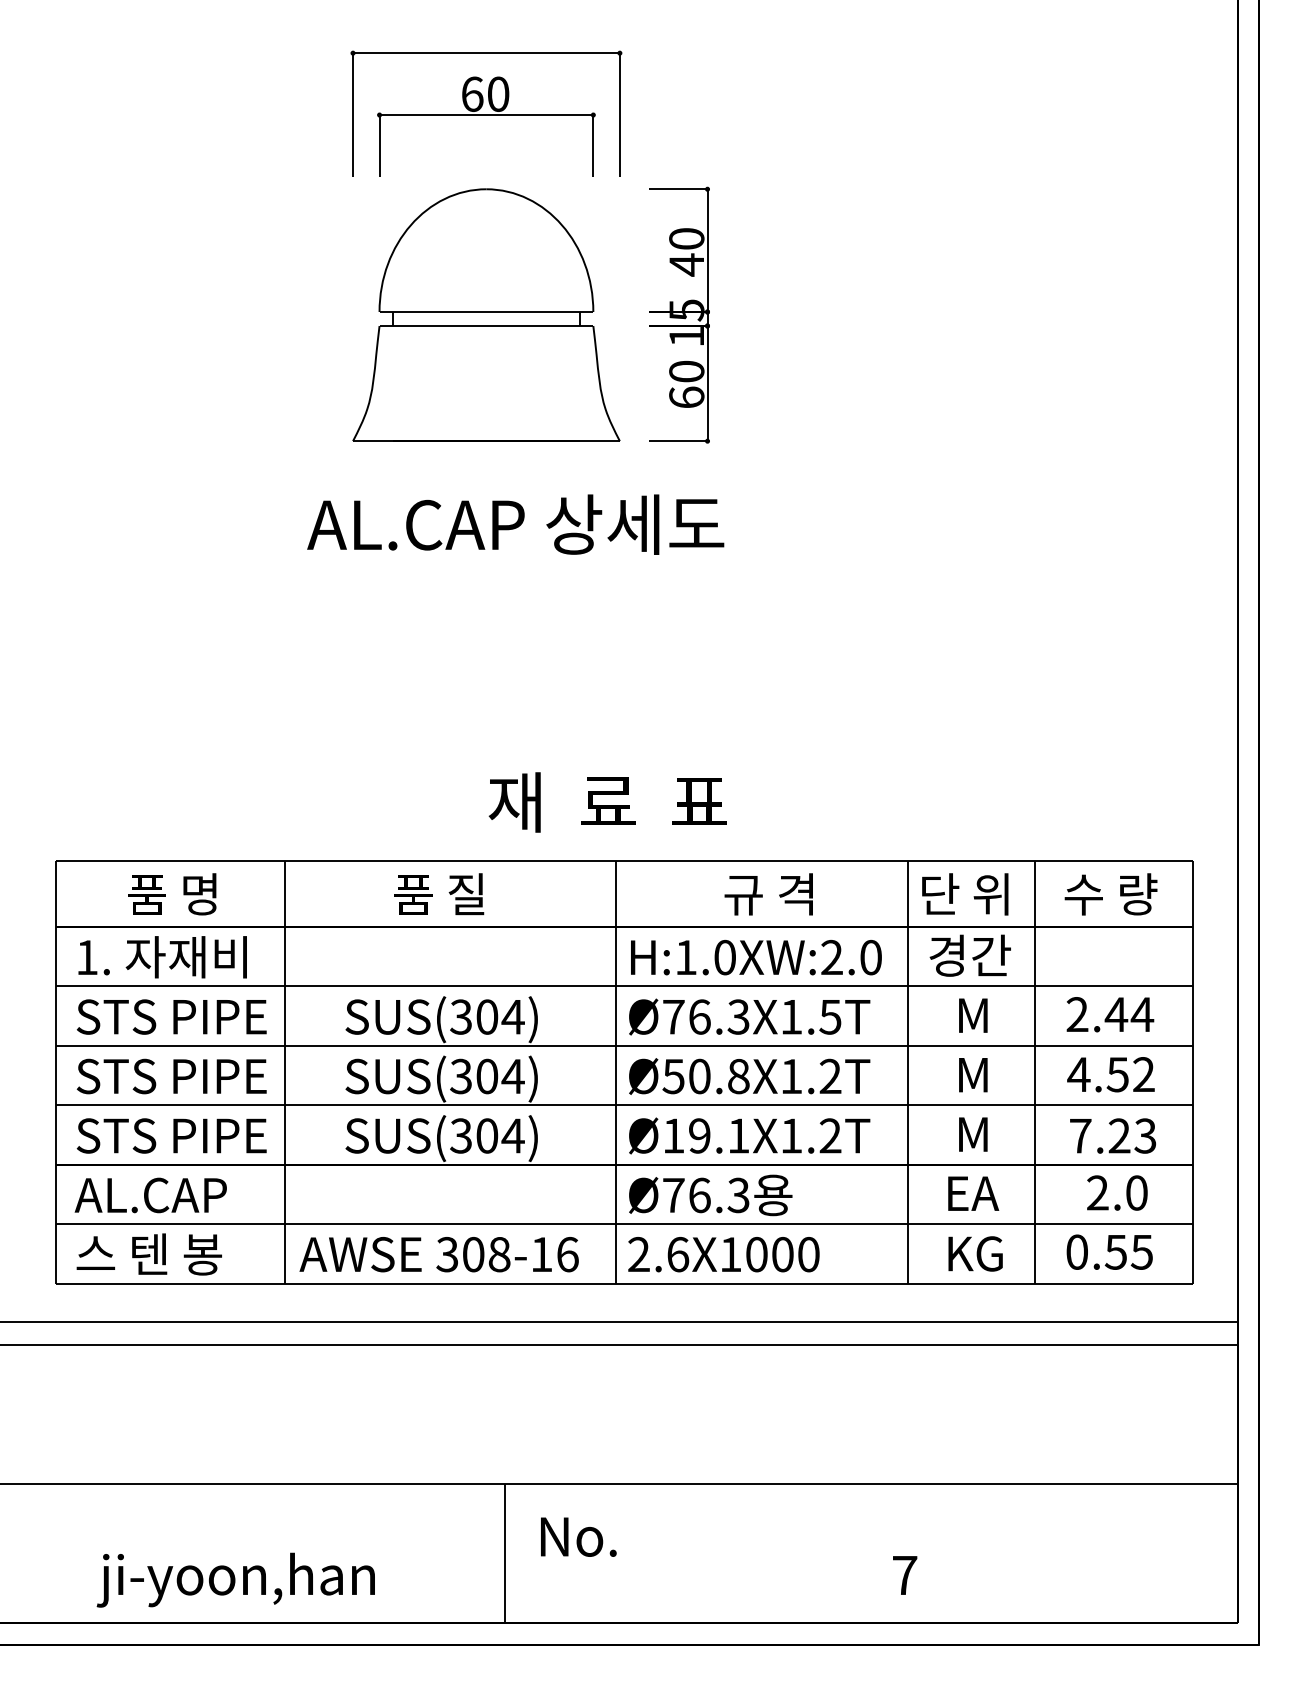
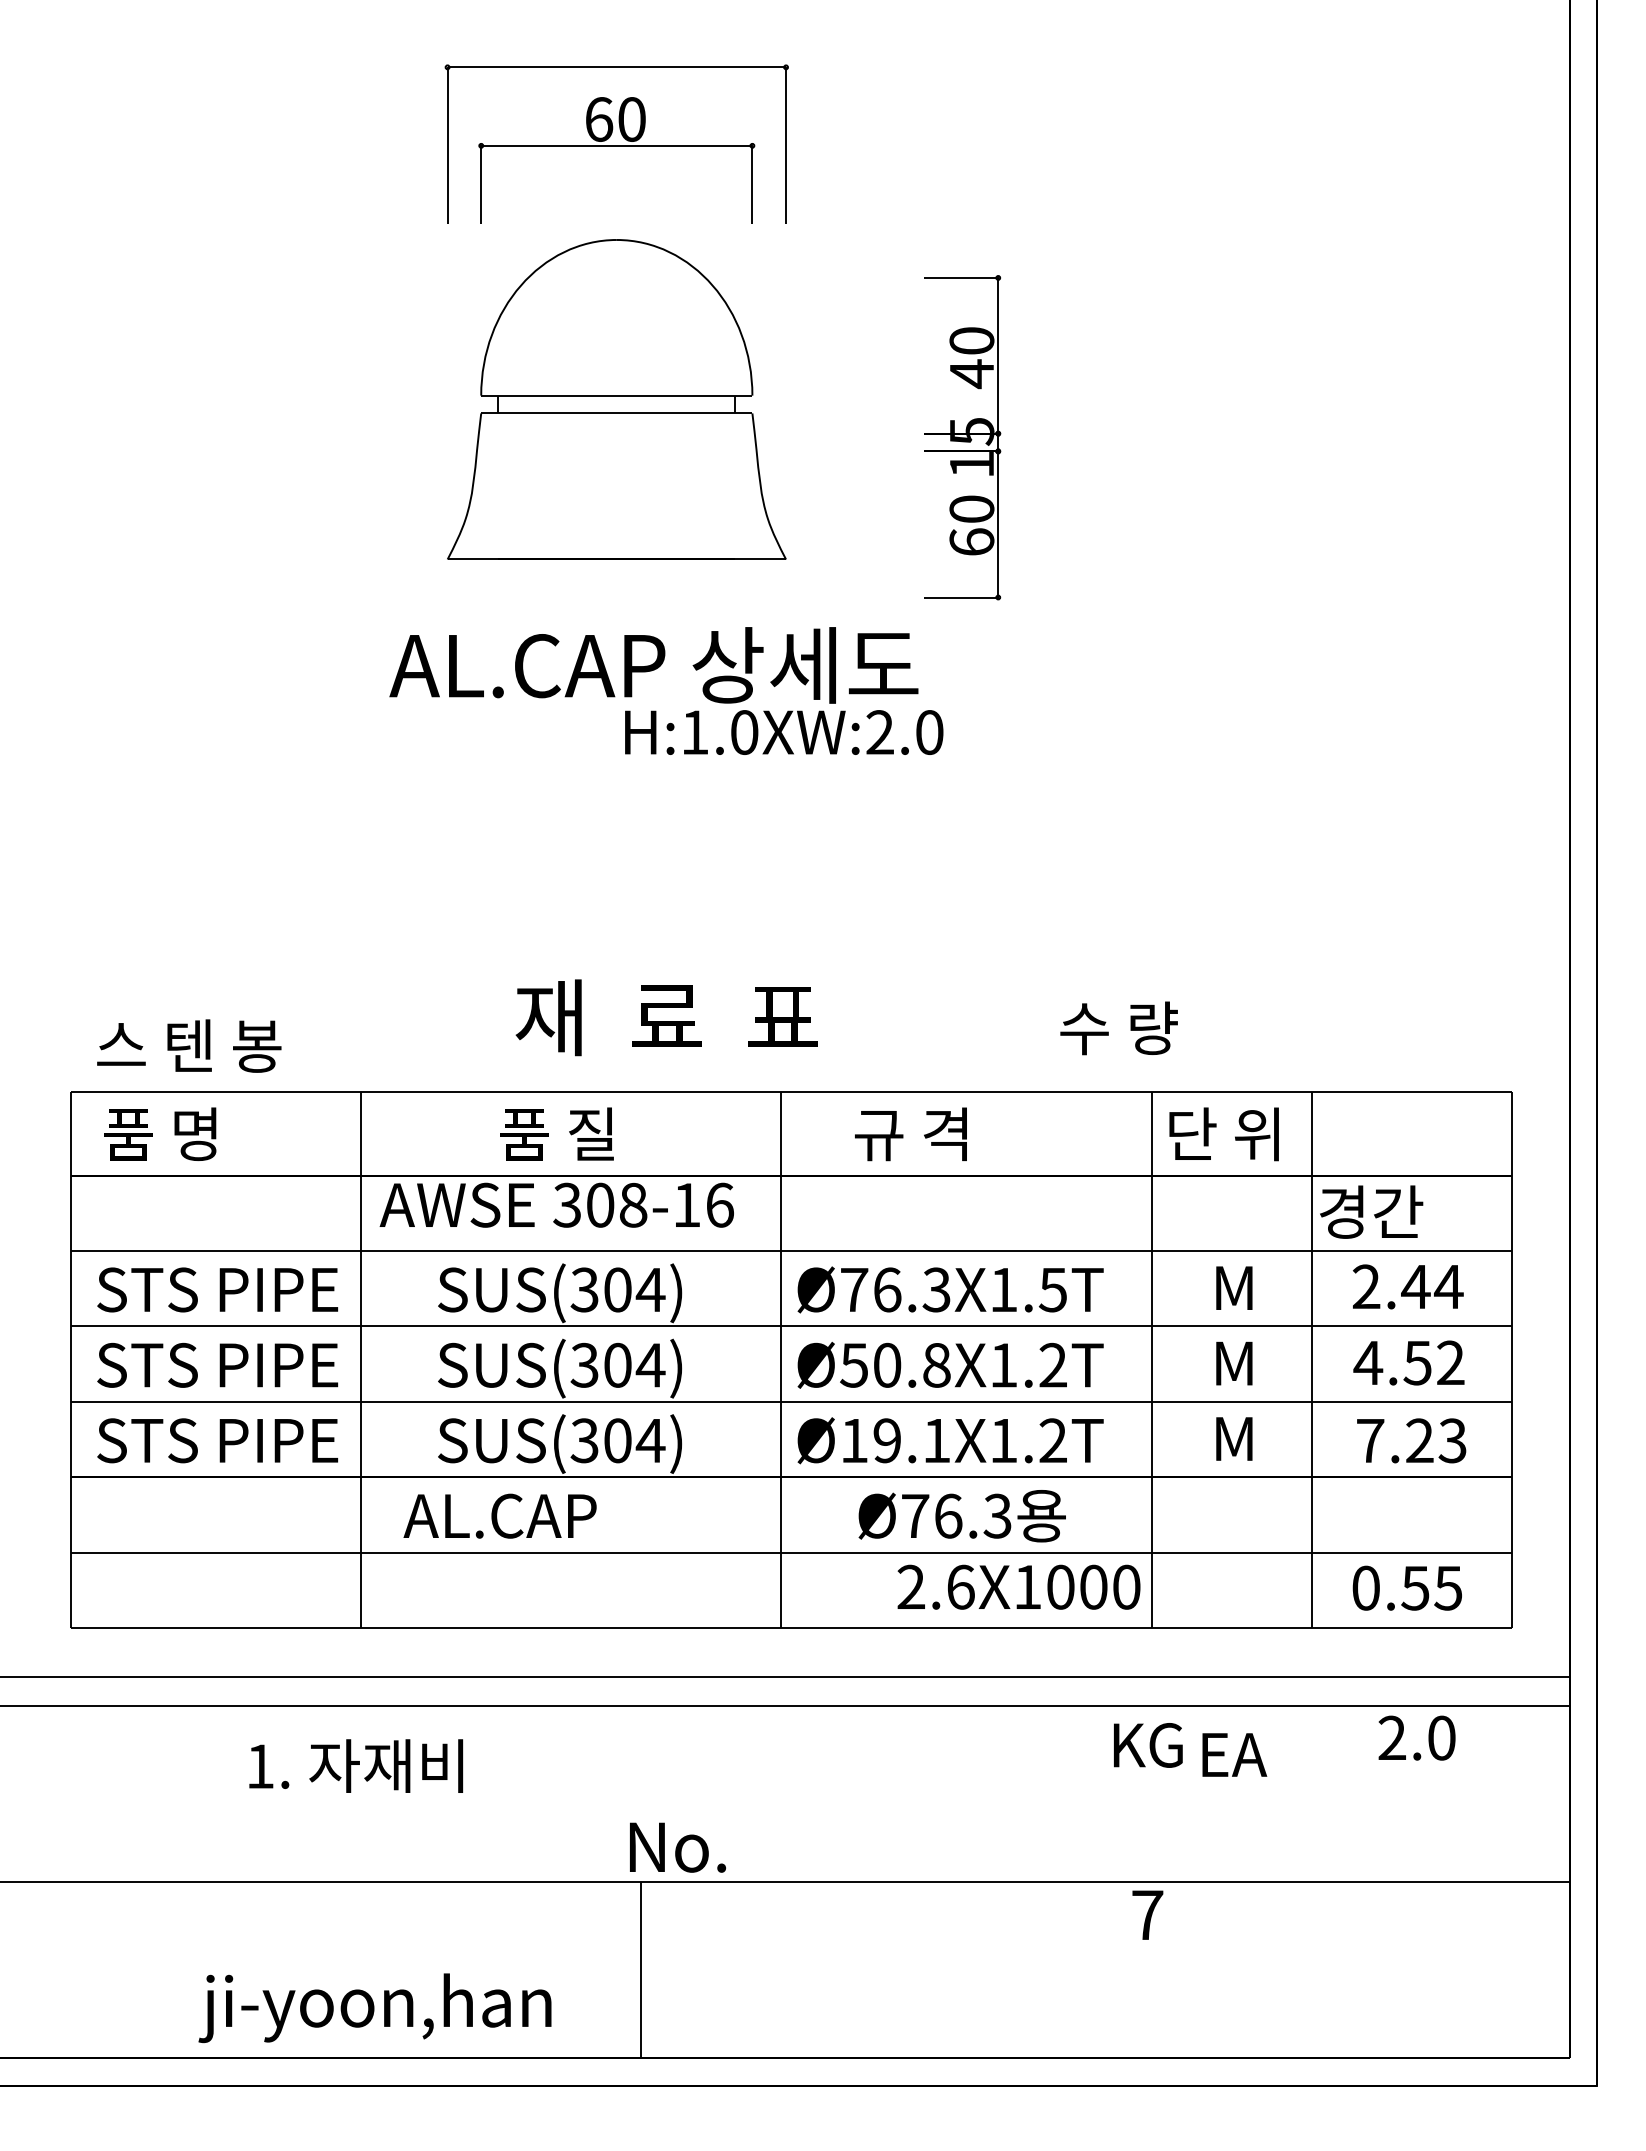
part: (679, 315) -> (962, 437), moved
text: (607, 802) -> (666, 1017), moved
text: (172, 893) -> (160, 1133), moved
text: (768, 894) -> (910, 1134), moved
text: (1110, 894) -> (1118, 1028), moved
text: (970, 955) -> (1371, 1211), moved
text: (162, 956) -> (356, 1765), moved
text: (756, 957) -> (784, 732), moved
text: (1116, 1192) -> (1416, 1737), moved
text: (973, 1193) -> (1234, 1754), moved
text: (150, 1194) -> (499, 1515), moved
text: (710, 1195) -> (961, 1516), moved
text: (149, 1254) -> (189, 1045), moved
text: (438, 1254) -> (556, 1204), moved
text: (723, 1254) -> (1018, 1586), moved
text: (975, 1254) -> (1148, 1745), moved
text: (578, 1537) -> (677, 1847), moved
text: (904, 1574) -> (1147, 1914), moved
text: (235, 1580) -> (374, 2008), moved

